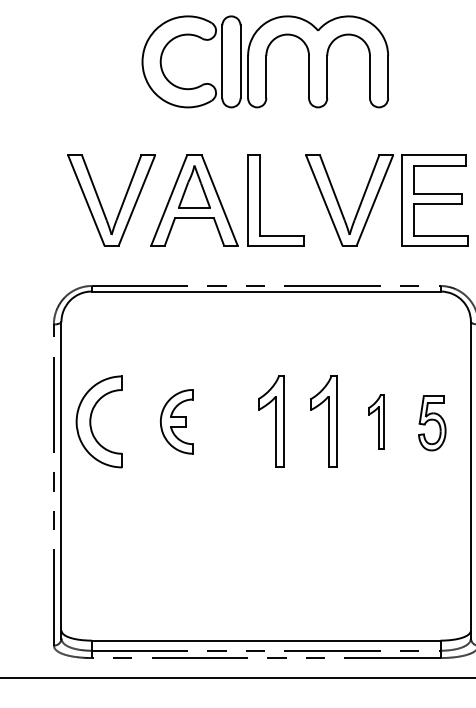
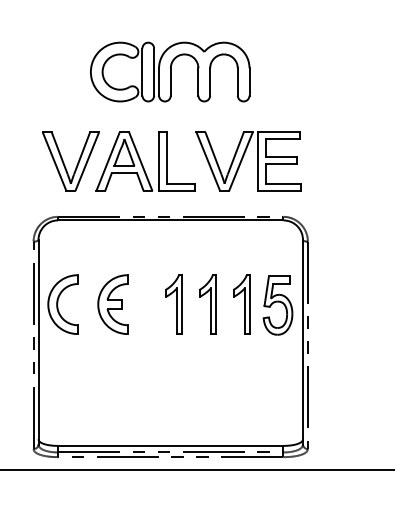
part: (176, 421) -> (112, 304), size x1.43
part: (375, 421) -> (241, 304), size x1.67
part: (431, 423) -> (277, 305), size x1.67

